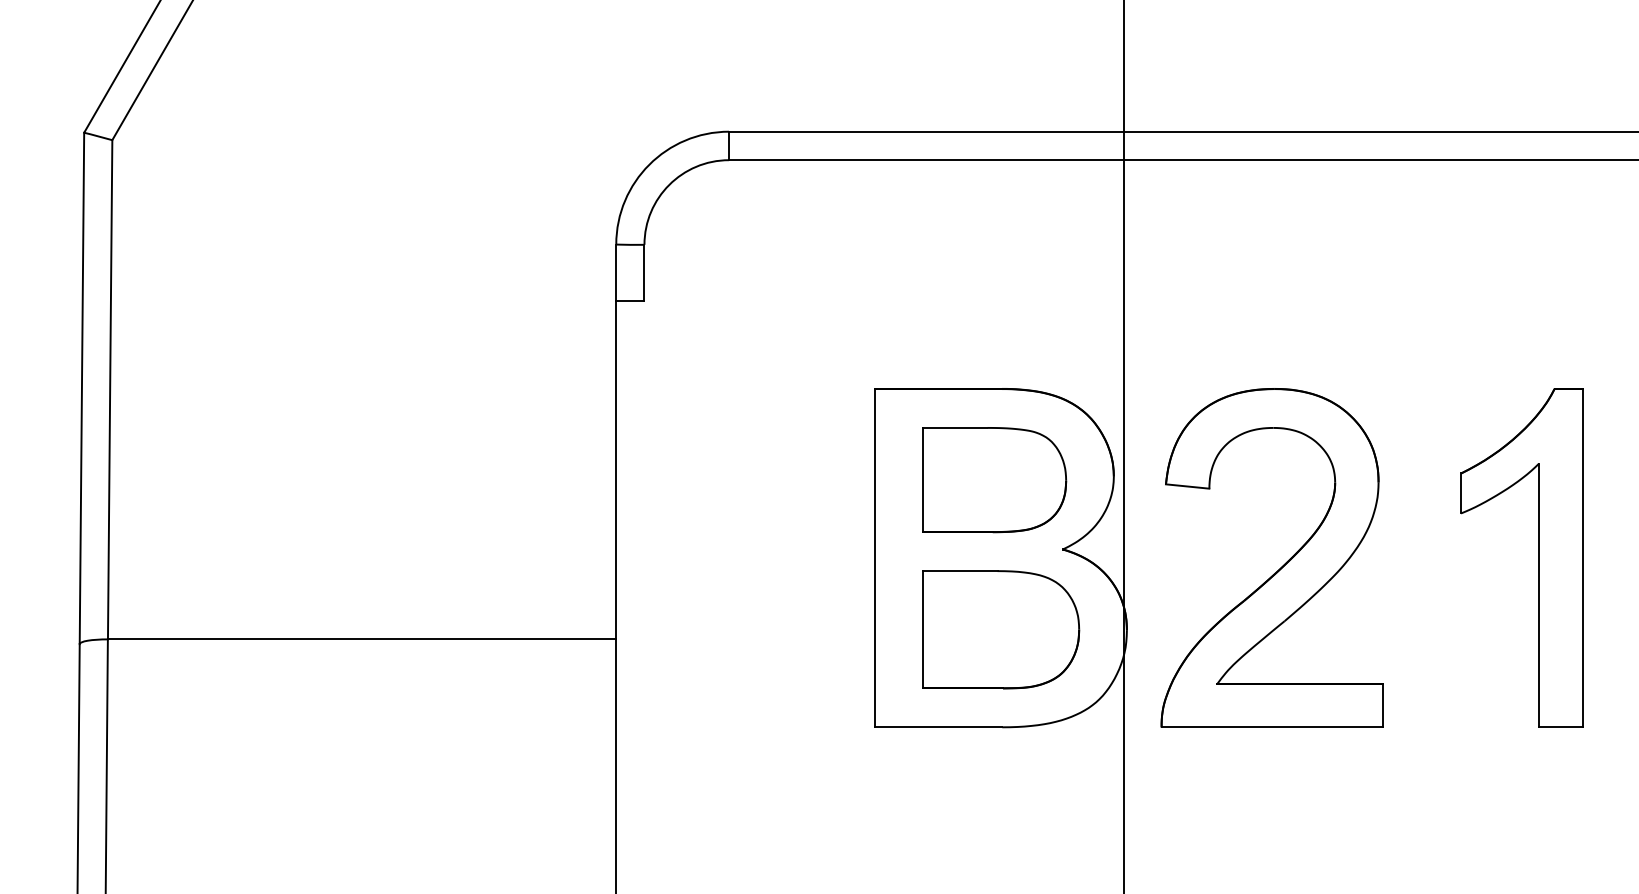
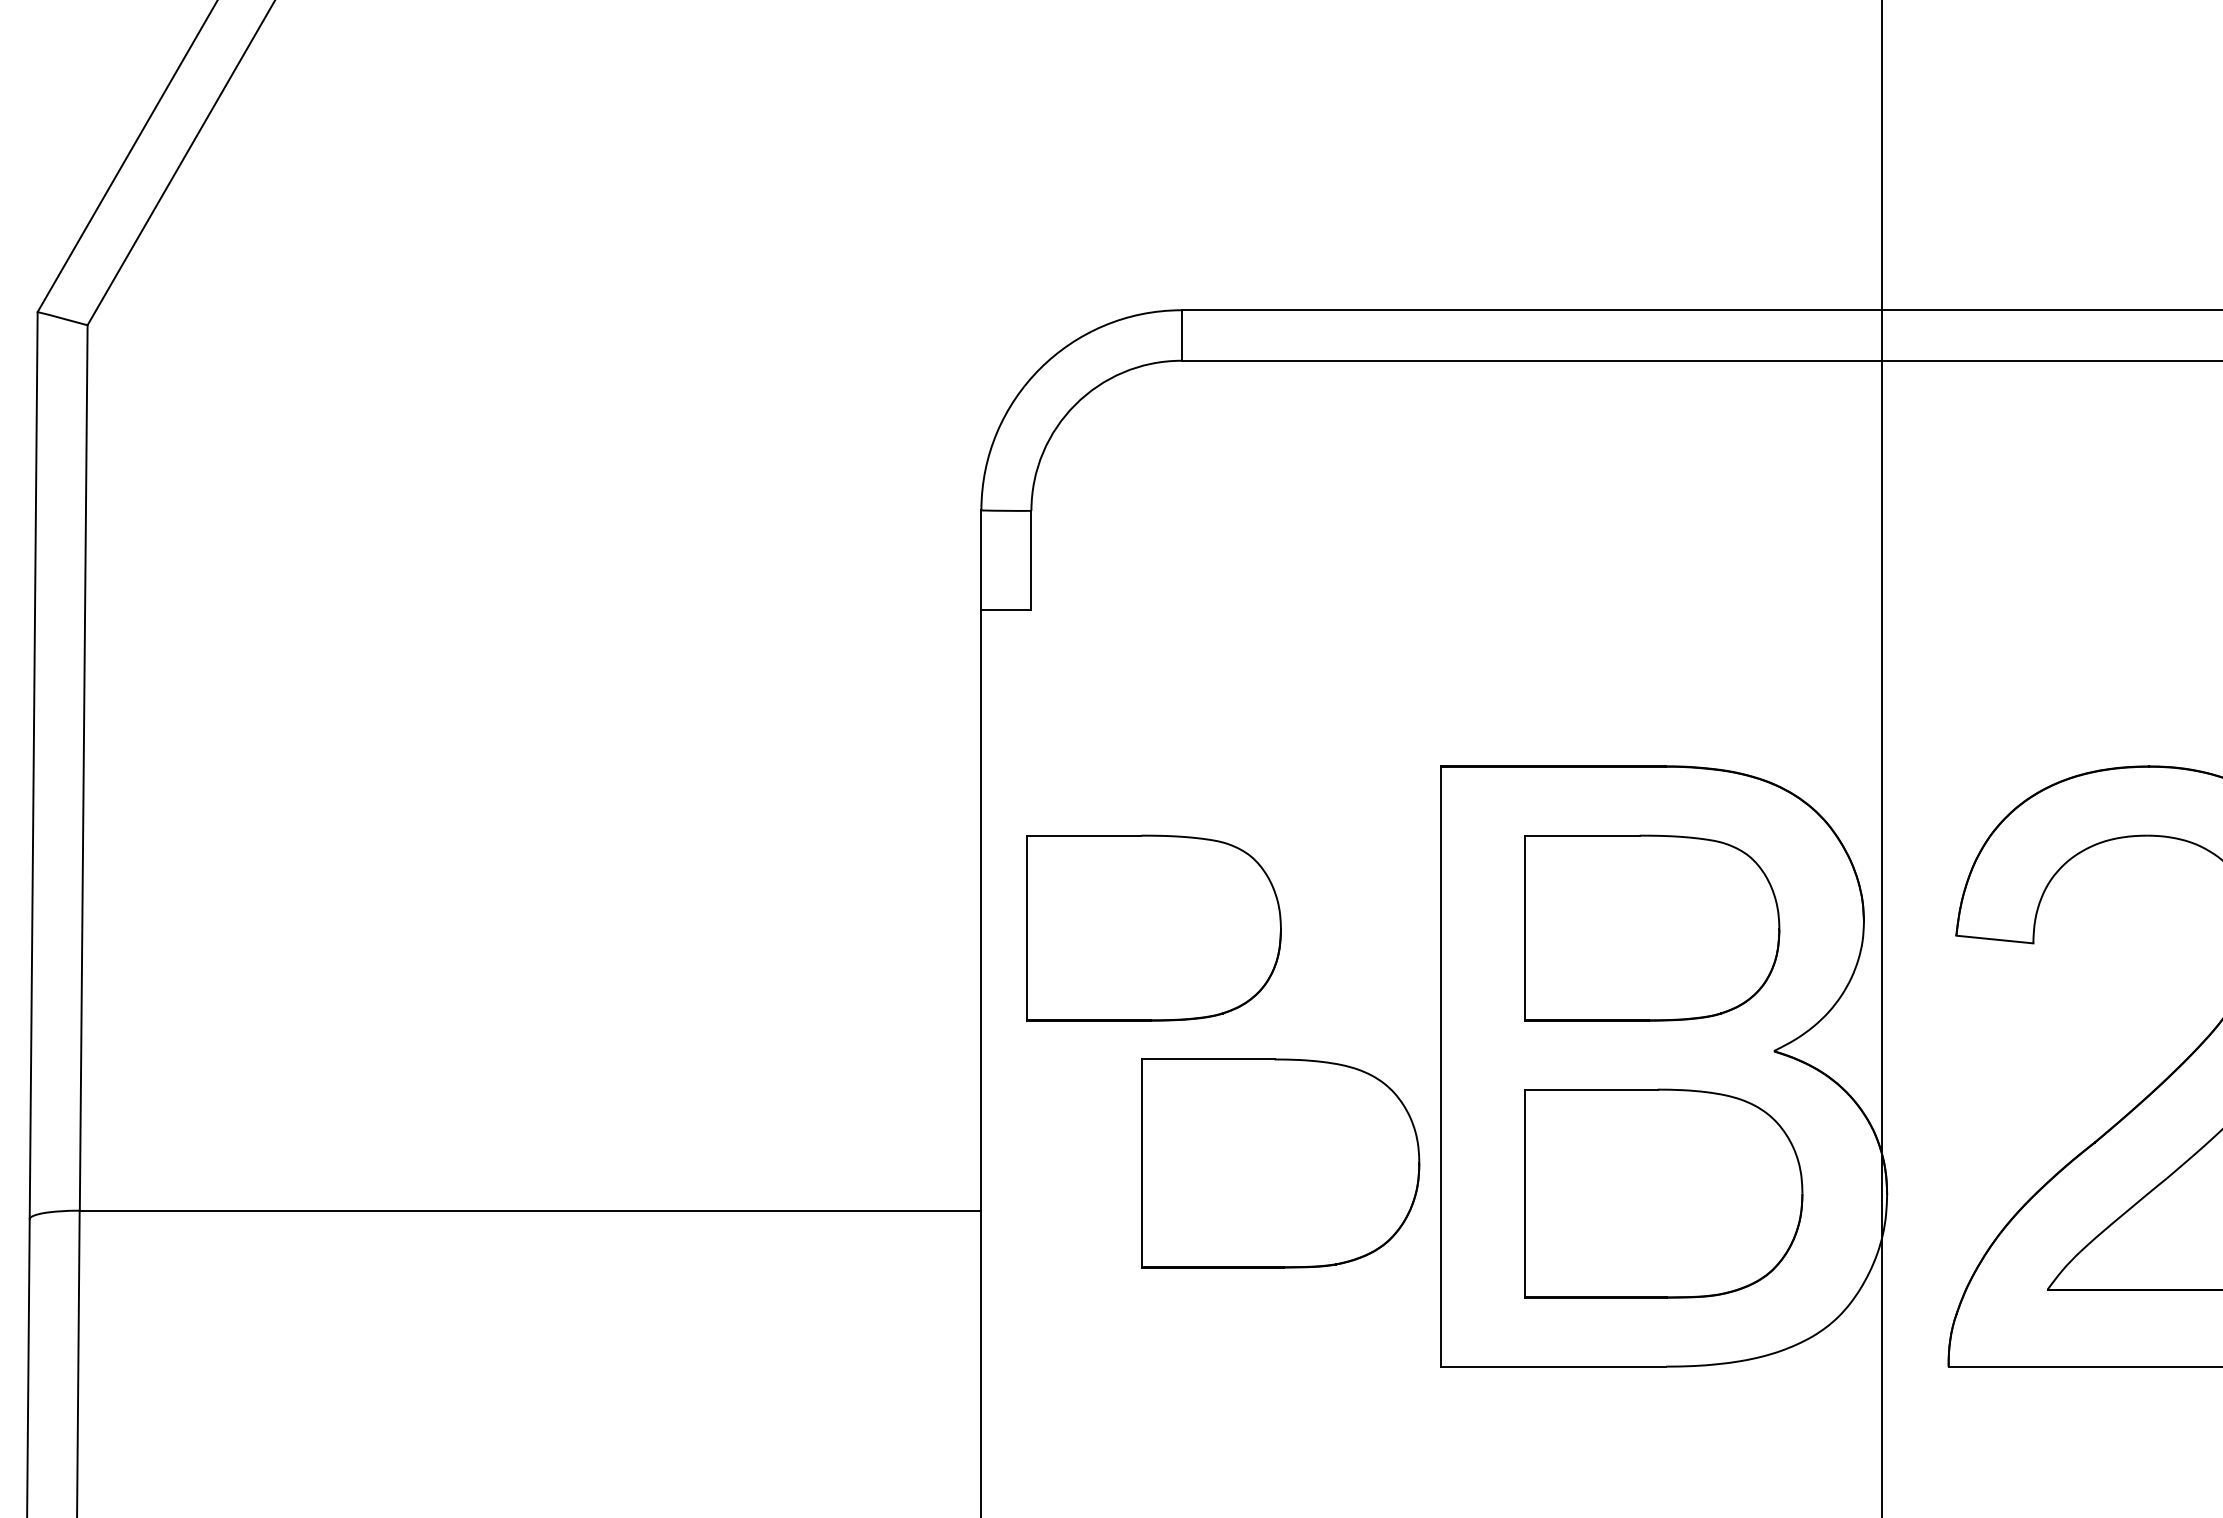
part: (713, 480) -> (1153, 928), added
part: (785, 612) -> (1281, 1163), added

